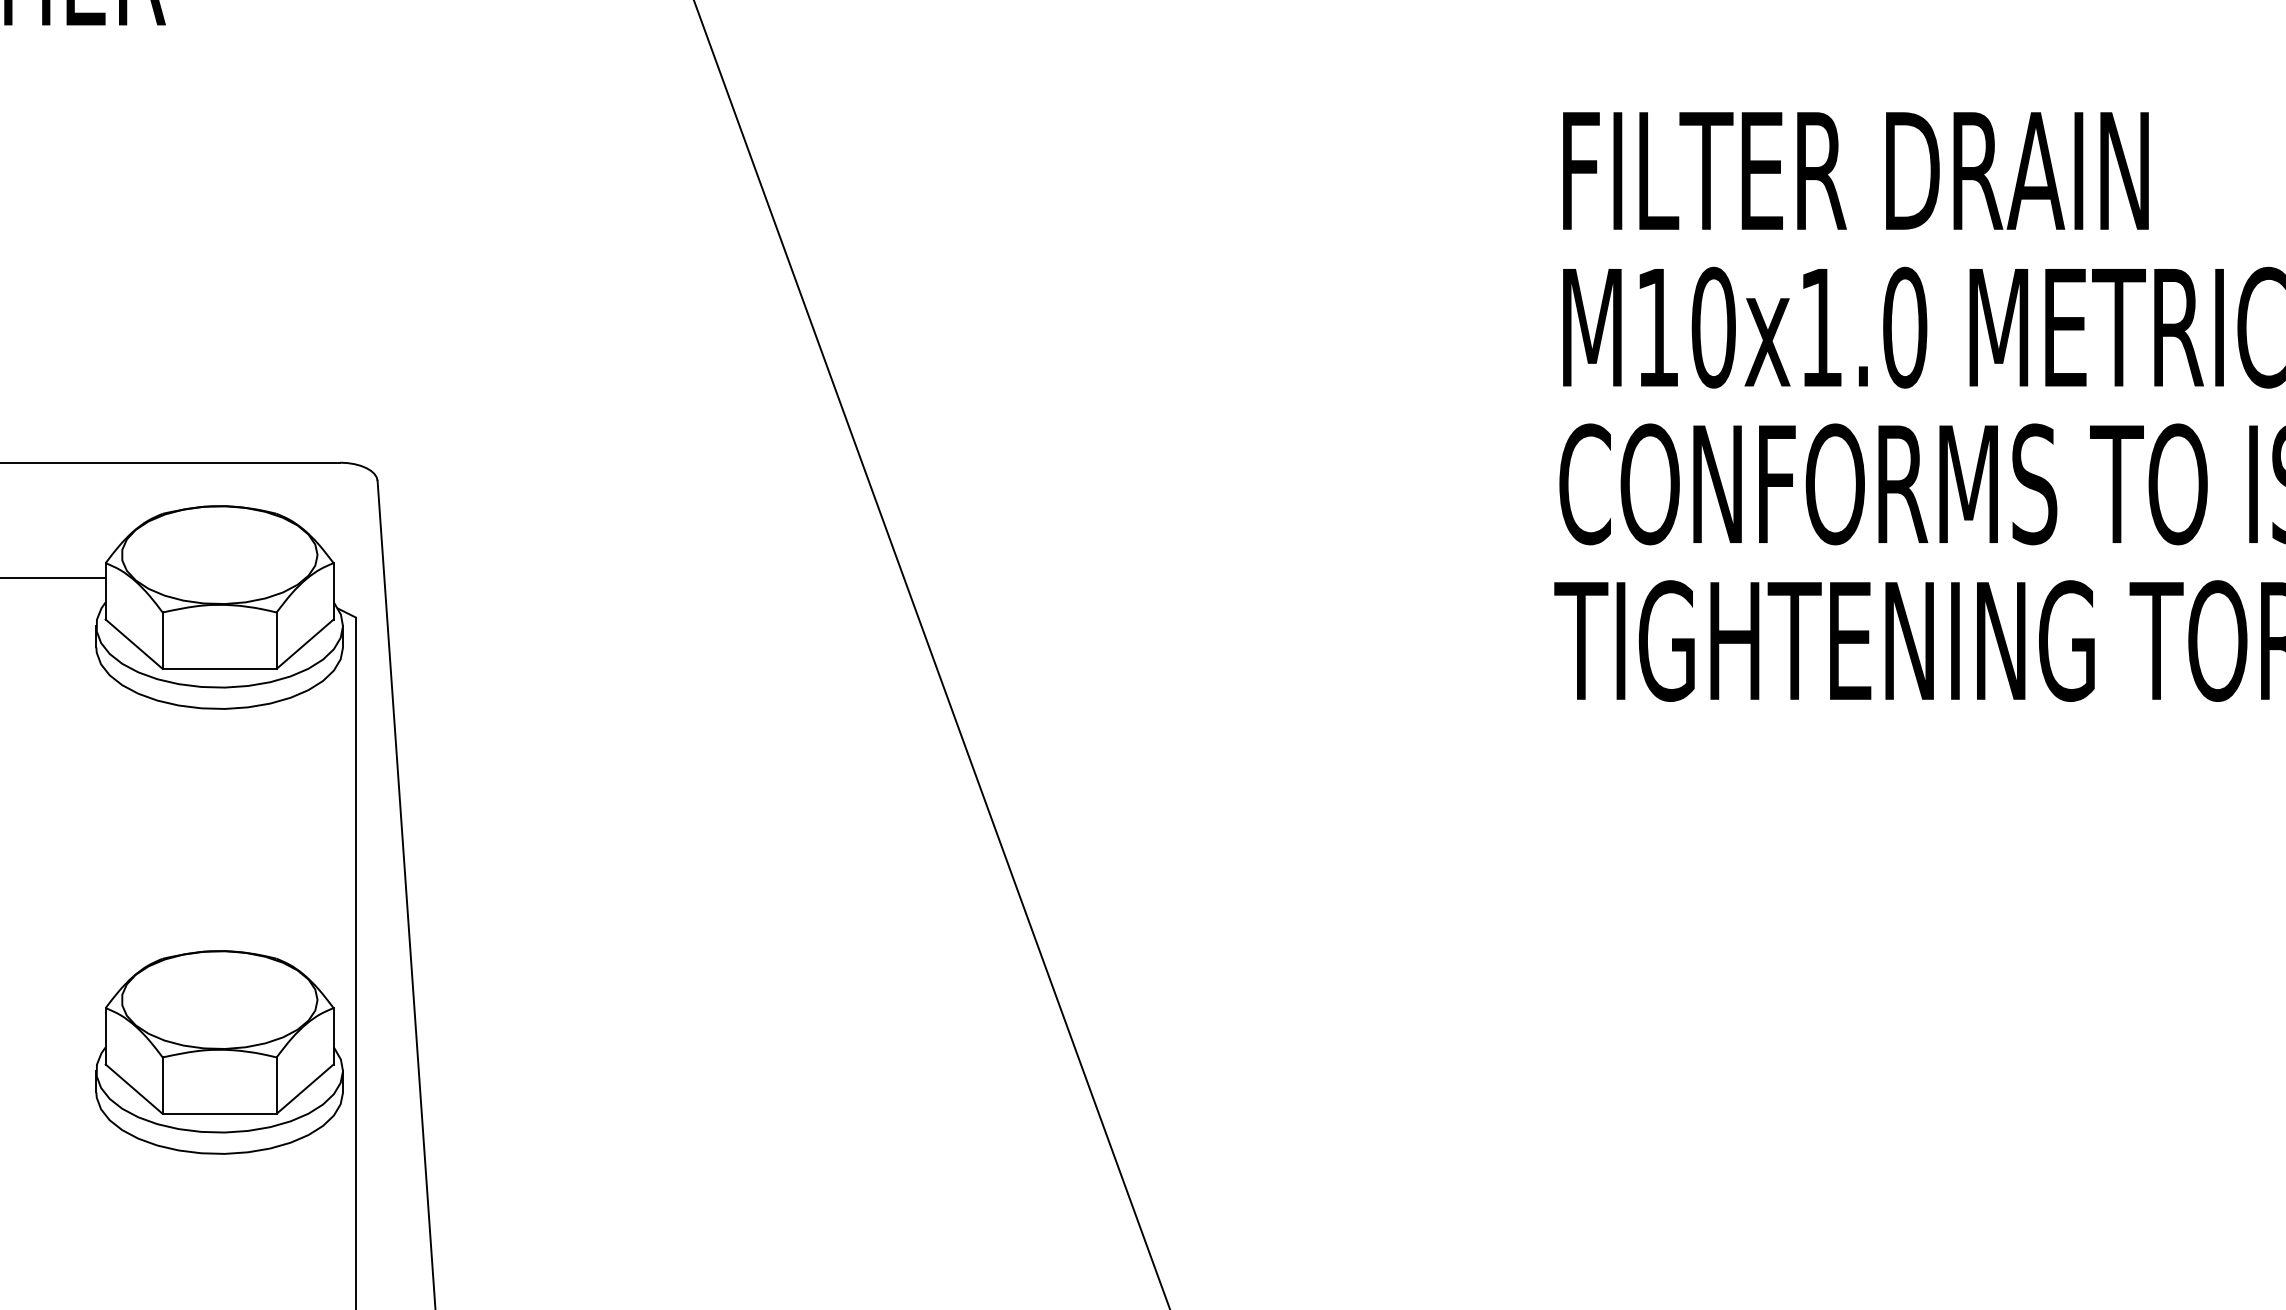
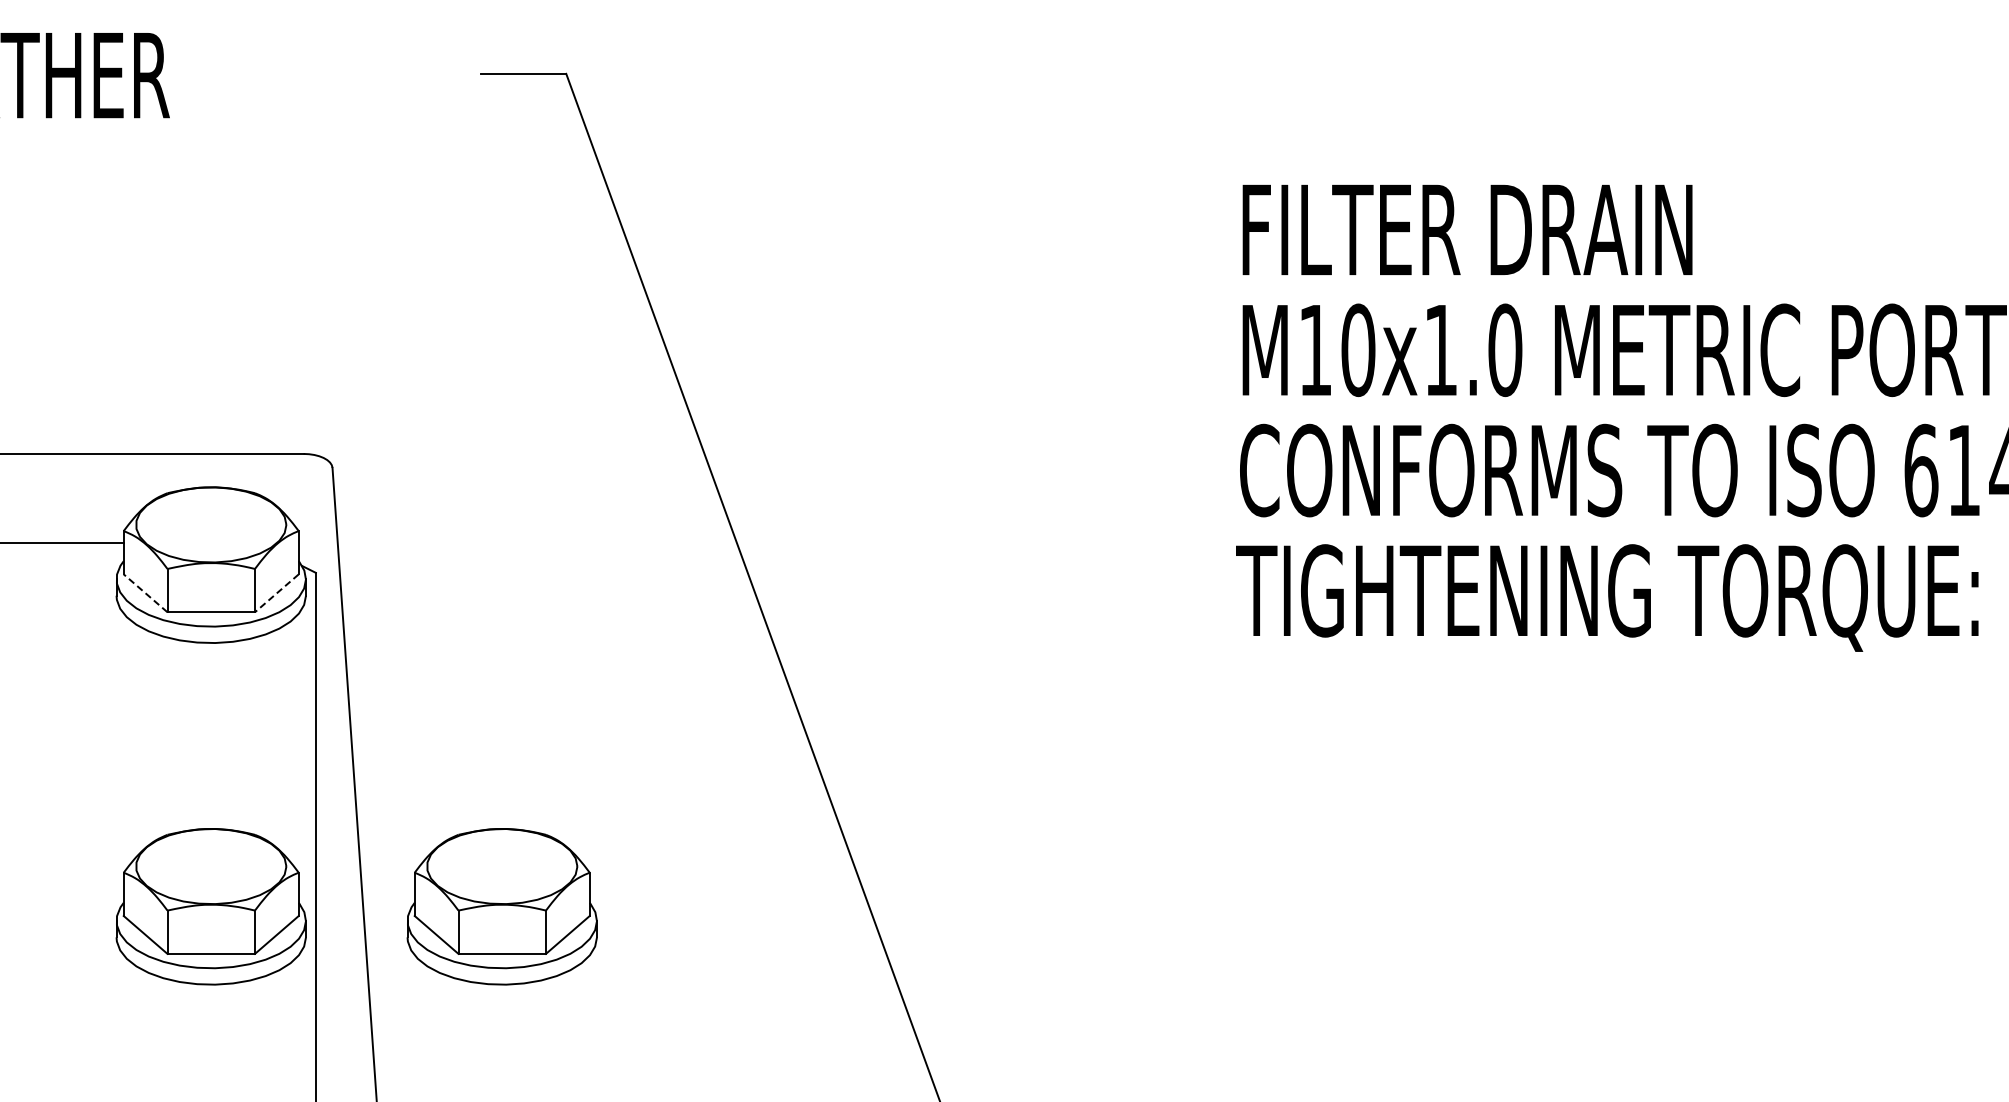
line: (134, 644) -> (145, 593), solid -> dashed
line: (304, 644) -> (276, 593), solid -> dashed
part: (597, 1052) -> (501, 906), added

